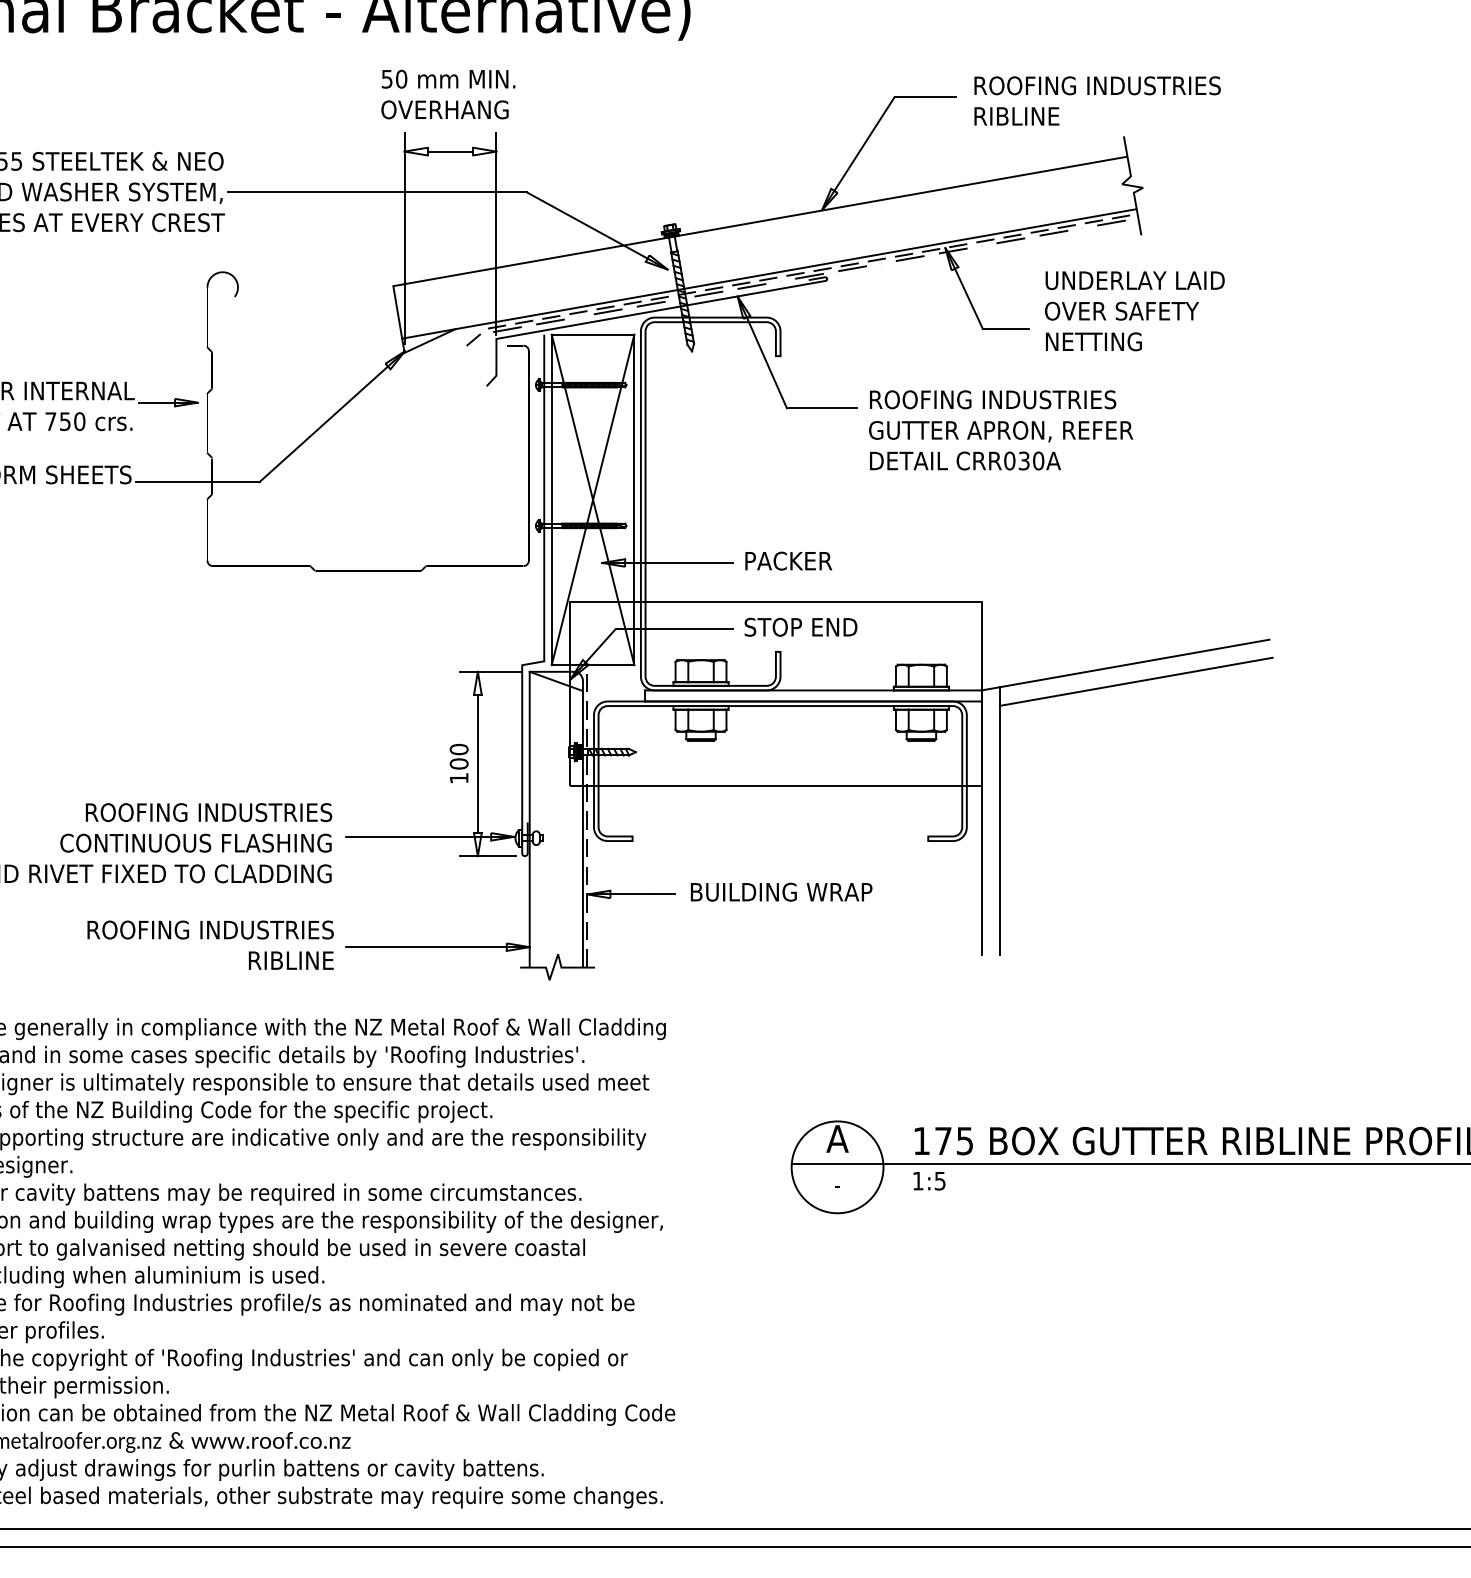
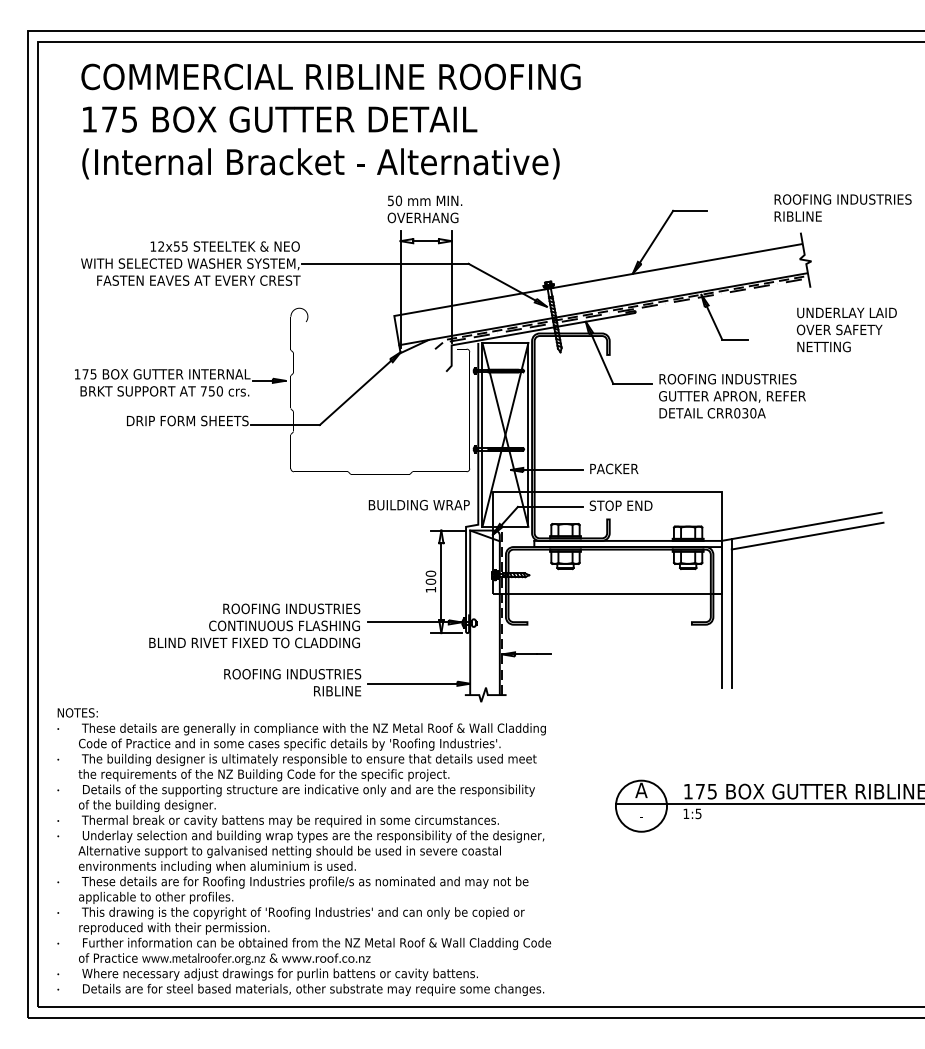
text: (1096, 100) -> (842, 207), moved
text: (1134, 310) -> (846, 329), moved
text: (780, 892) -> (418, 505), moved

